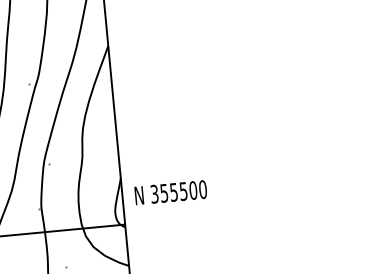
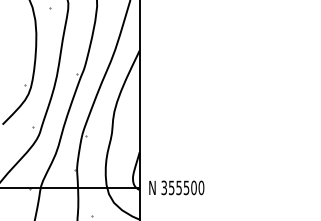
text: (170, 192) -> (176, 187), moved

